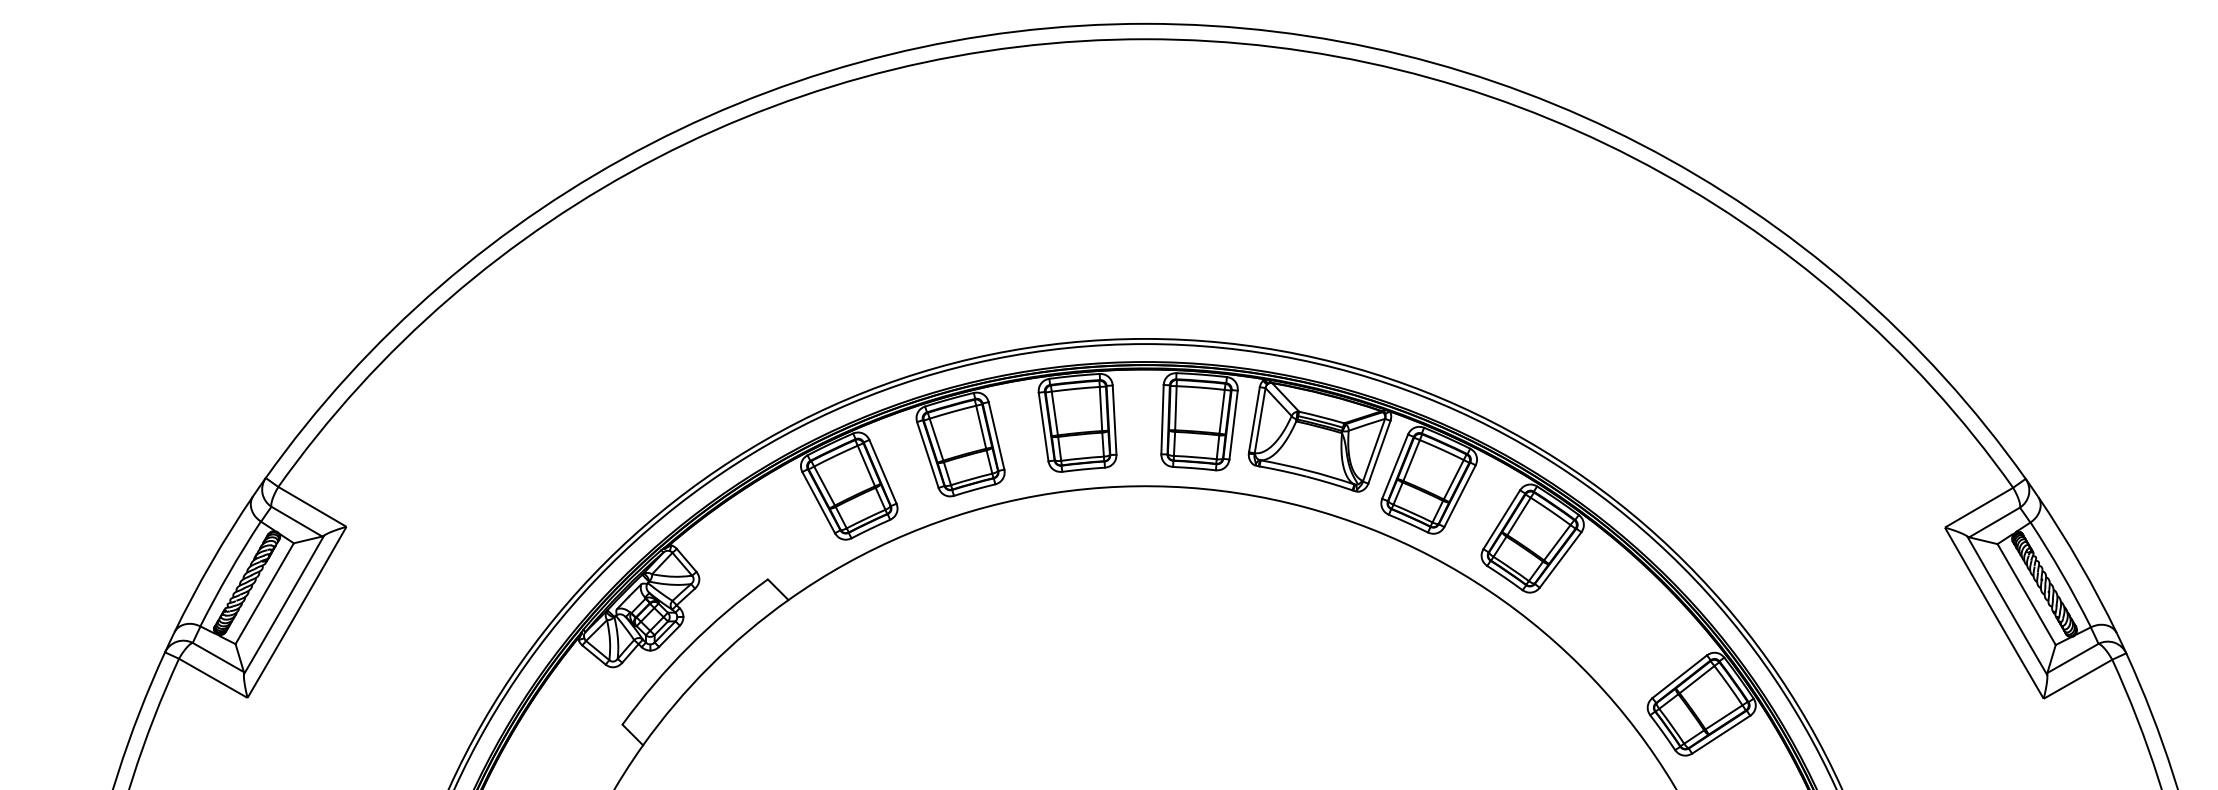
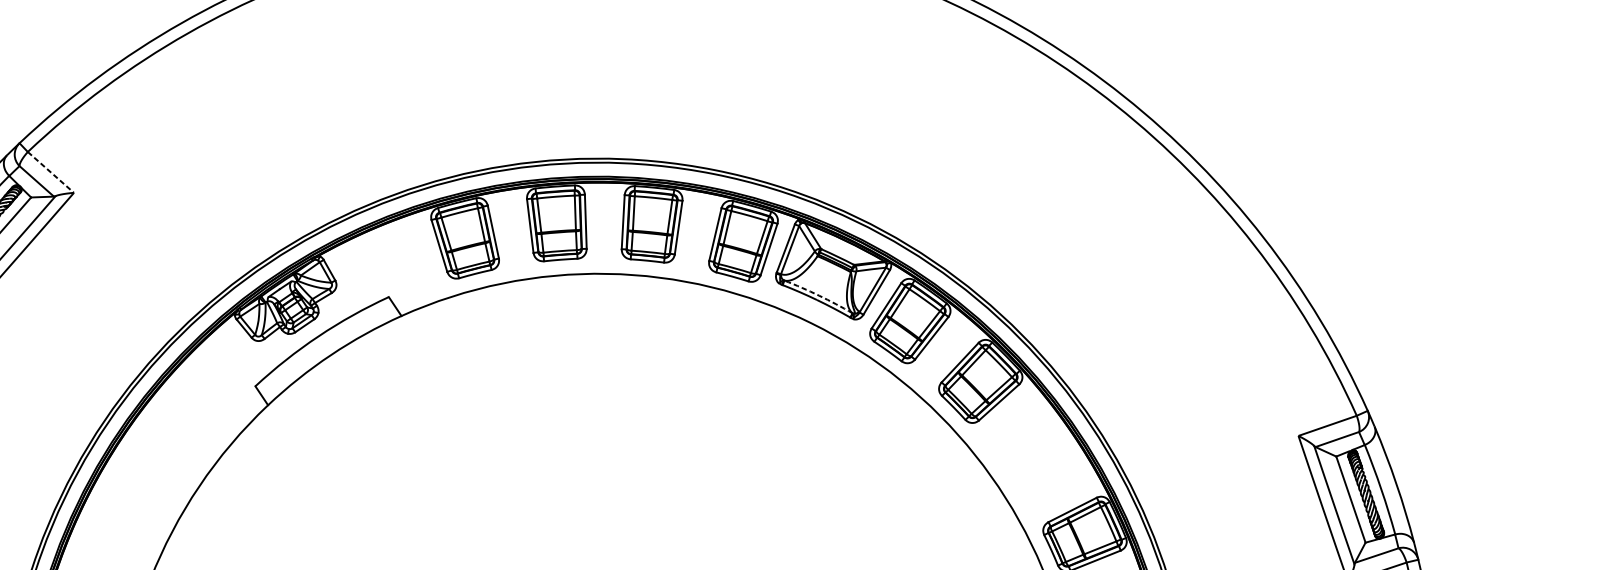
arc: (1308, 470) -> (819, 295), solid -> dashed
line: (312, 507) -> (50, 172), solid -> dashed

